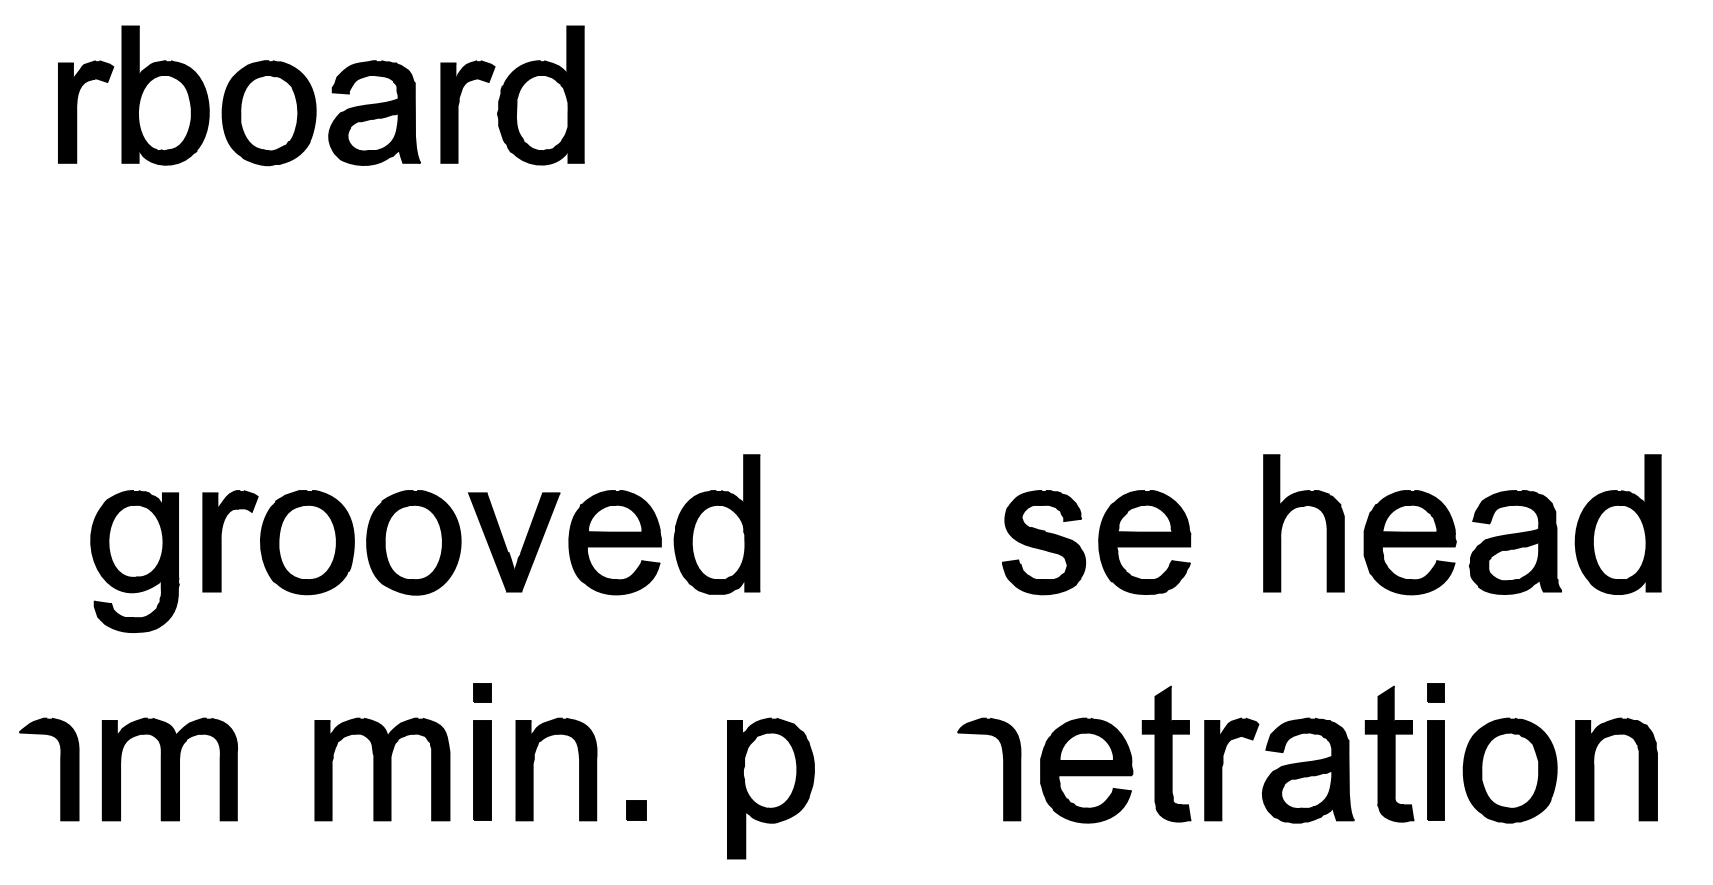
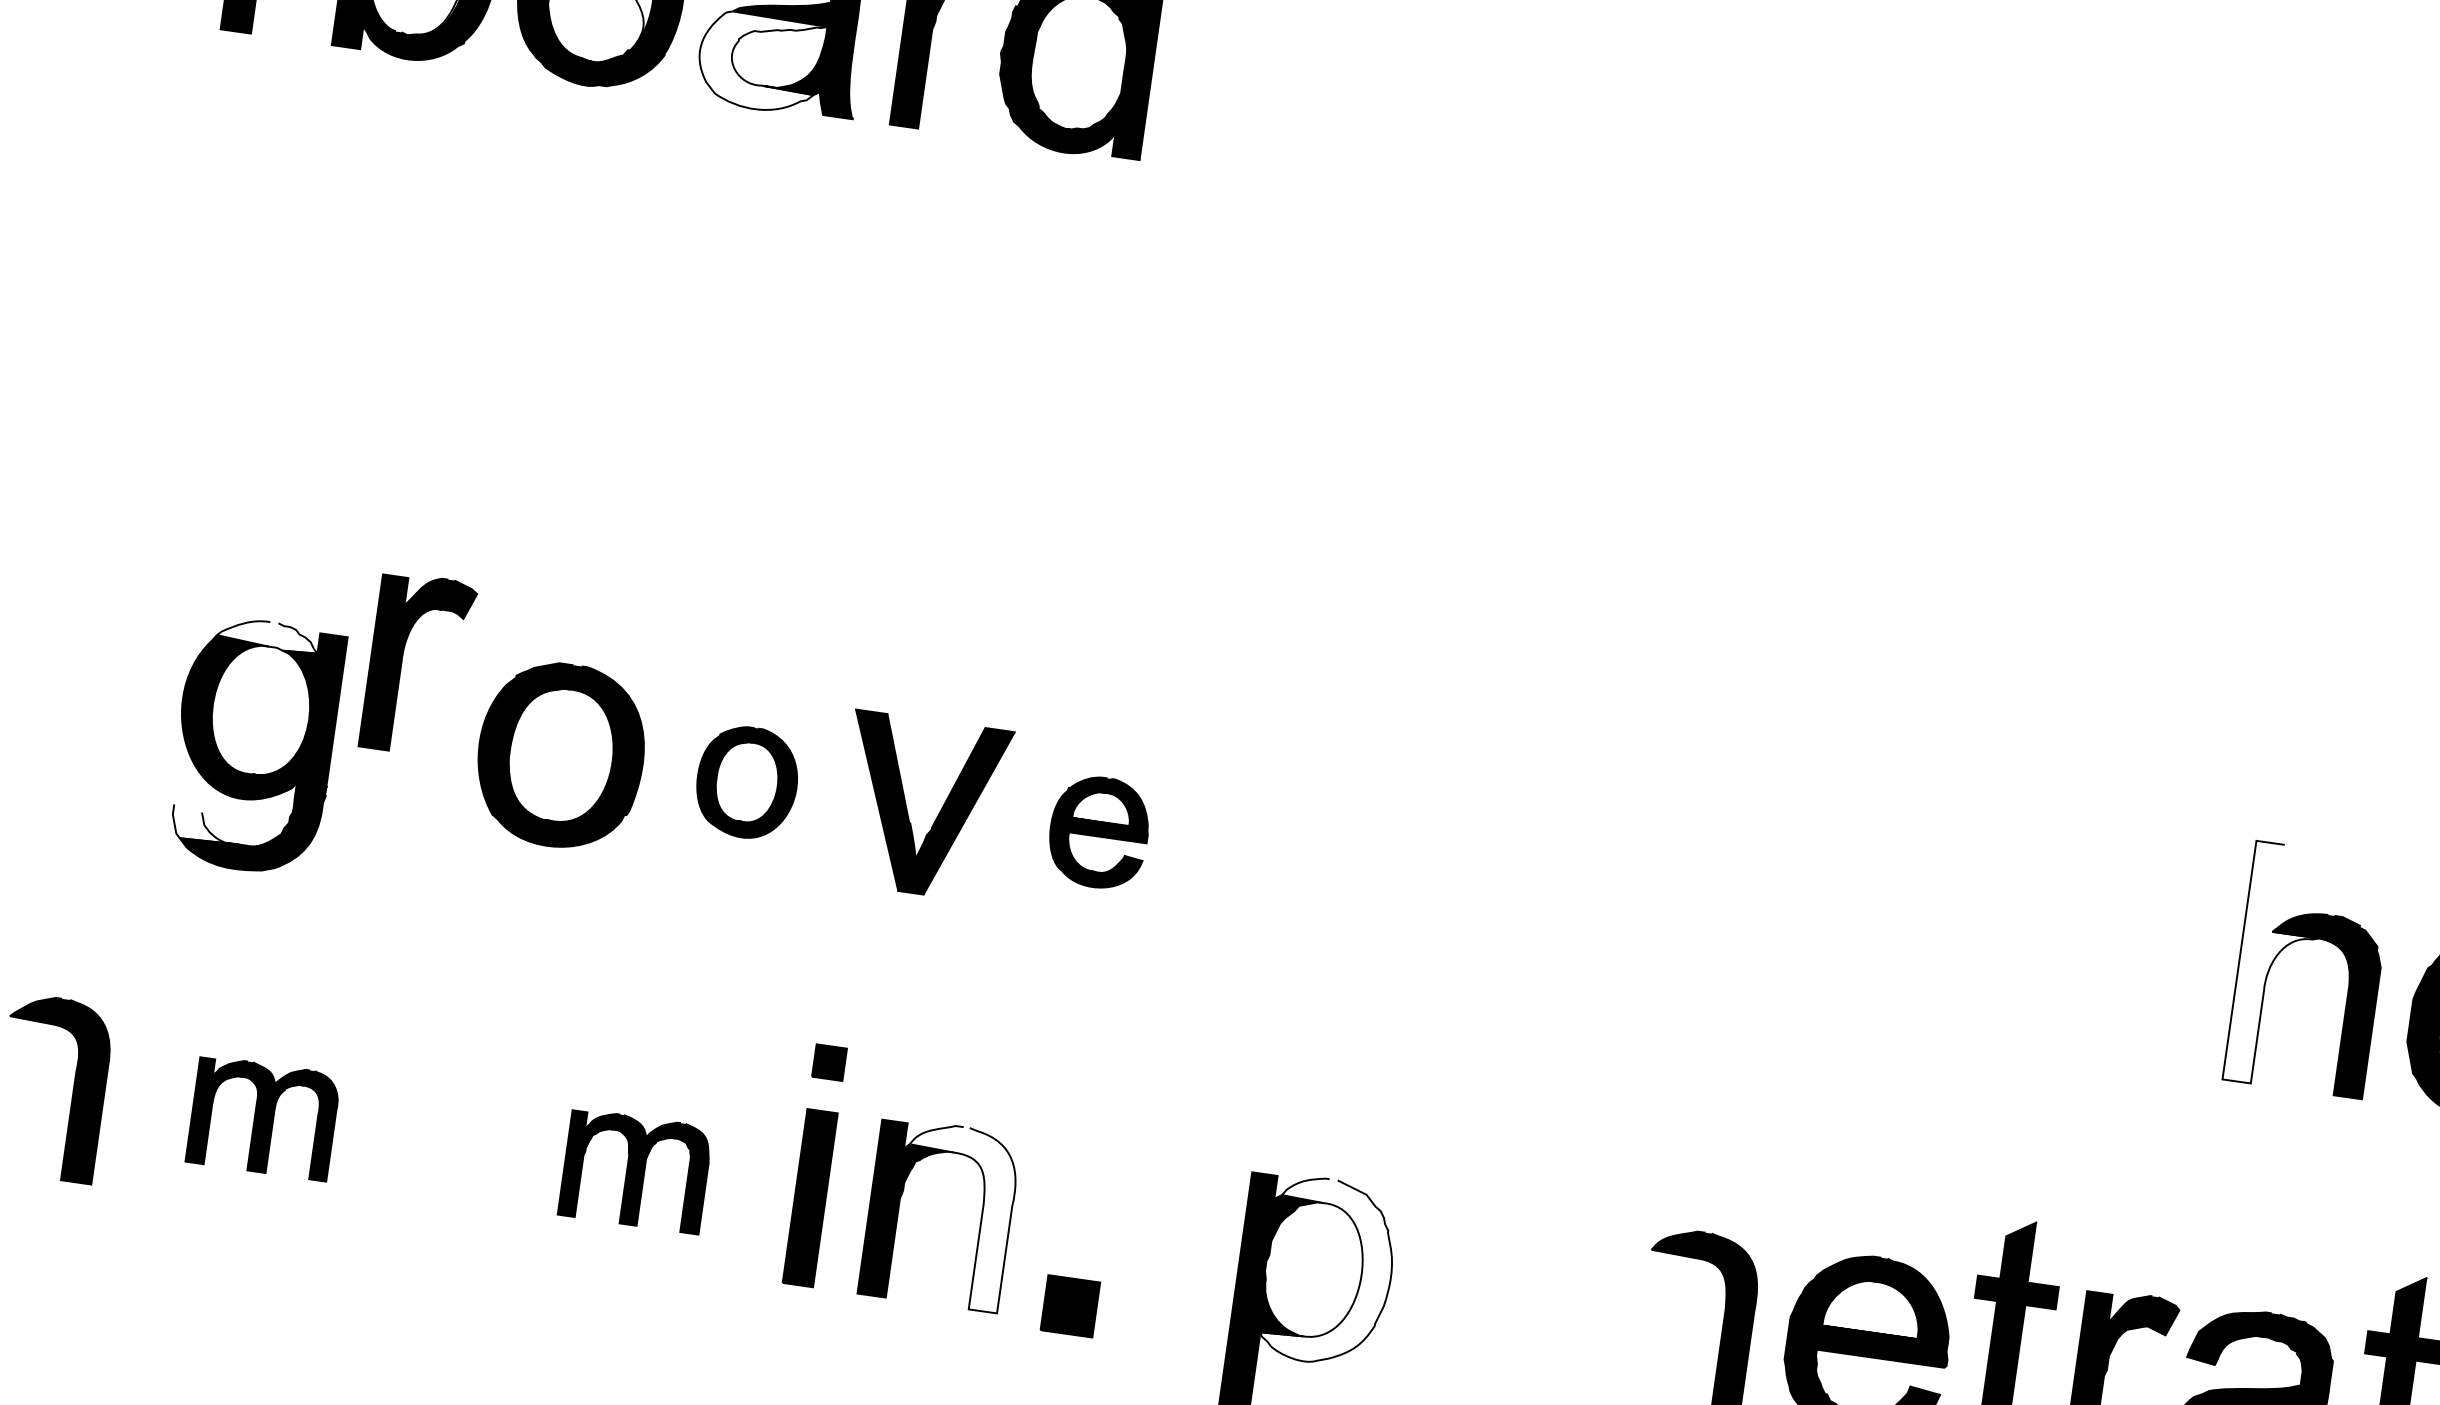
fill: (363, 138) -> (759, 62), removed
fill: (133, 498) -> (267, 635), removed
fill: (1285, 523) -> (2276, 965), removed
part: (716, 524) -> (1281, 825), removed
part: (221, 541) -> (402, 663), moved
part: (413, 542) -> (746, 781), size x0.6
part: (614, 542) -> (1098, 831), size x0.6
part: (1044, 542) -> (1850, 938), removed
part: (1144, 542) -> (2025, 963), removed
fill: (114, 609) -> (206, 824), removed
part: (169, 769) -> (263, 1118), size x0.6
part: (382, 769) -> (635, 1171), size x0.6
fill: (564, 769) -> (954, 1216), removed
fill: (779, 770) -> (1330, 1271), removed
part: (636, 810) -> (1069, 1306), size x1.6

